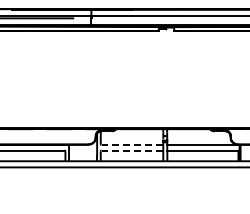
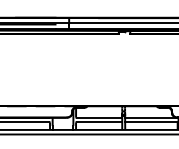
line: (132, 144) -> (99, 117), dashed -> solid
line: (132, 150) -> (99, 122), dashed -> solid

